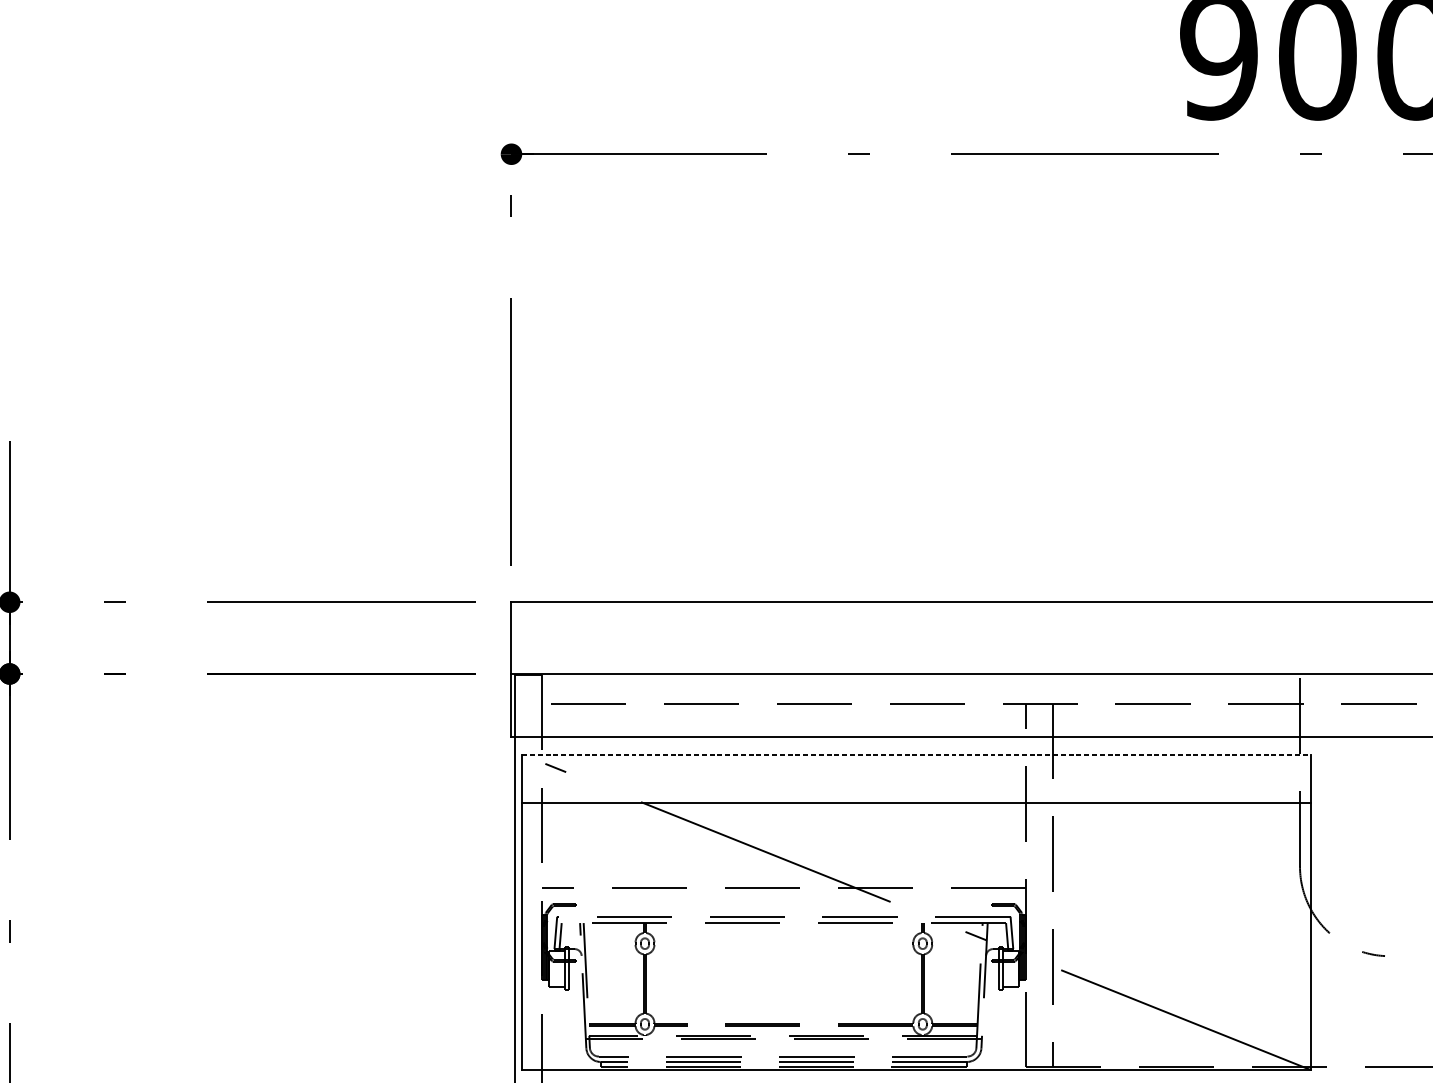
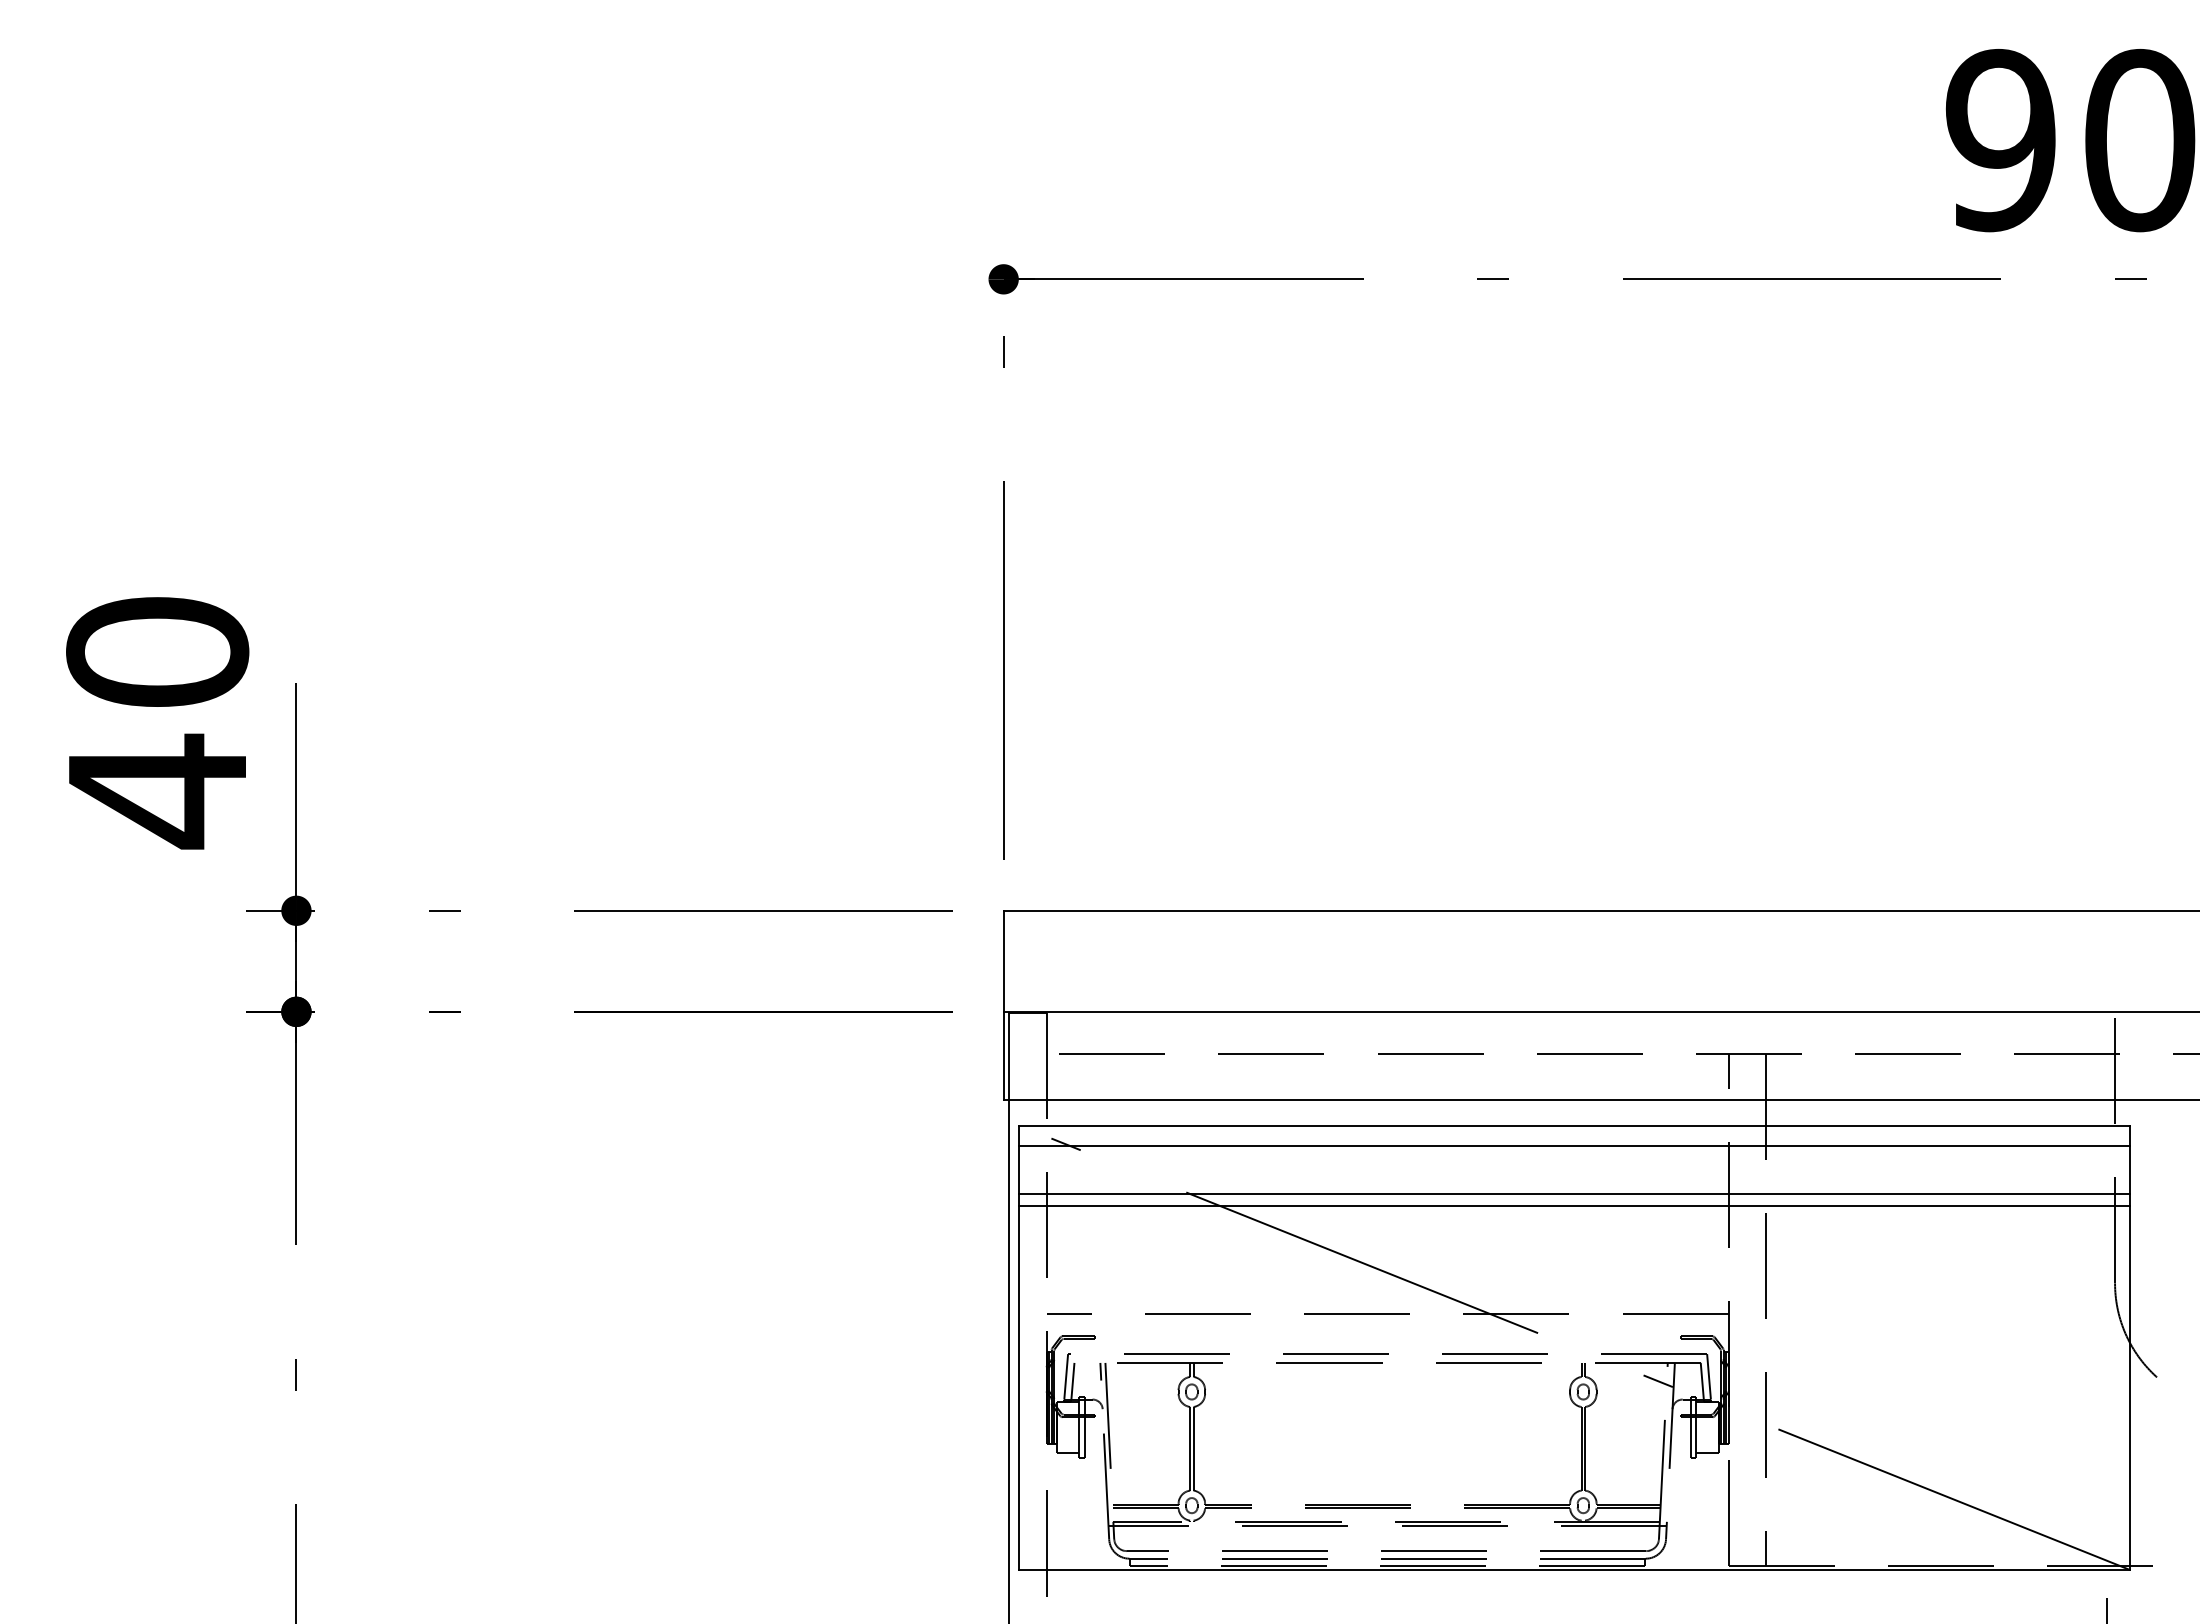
line: (916, 754) -> (1574, 1125), dashed -> solid
line: (916, 768) -> (1574, 1145), added
line: (916, 812) -> (1574, 1206), added

